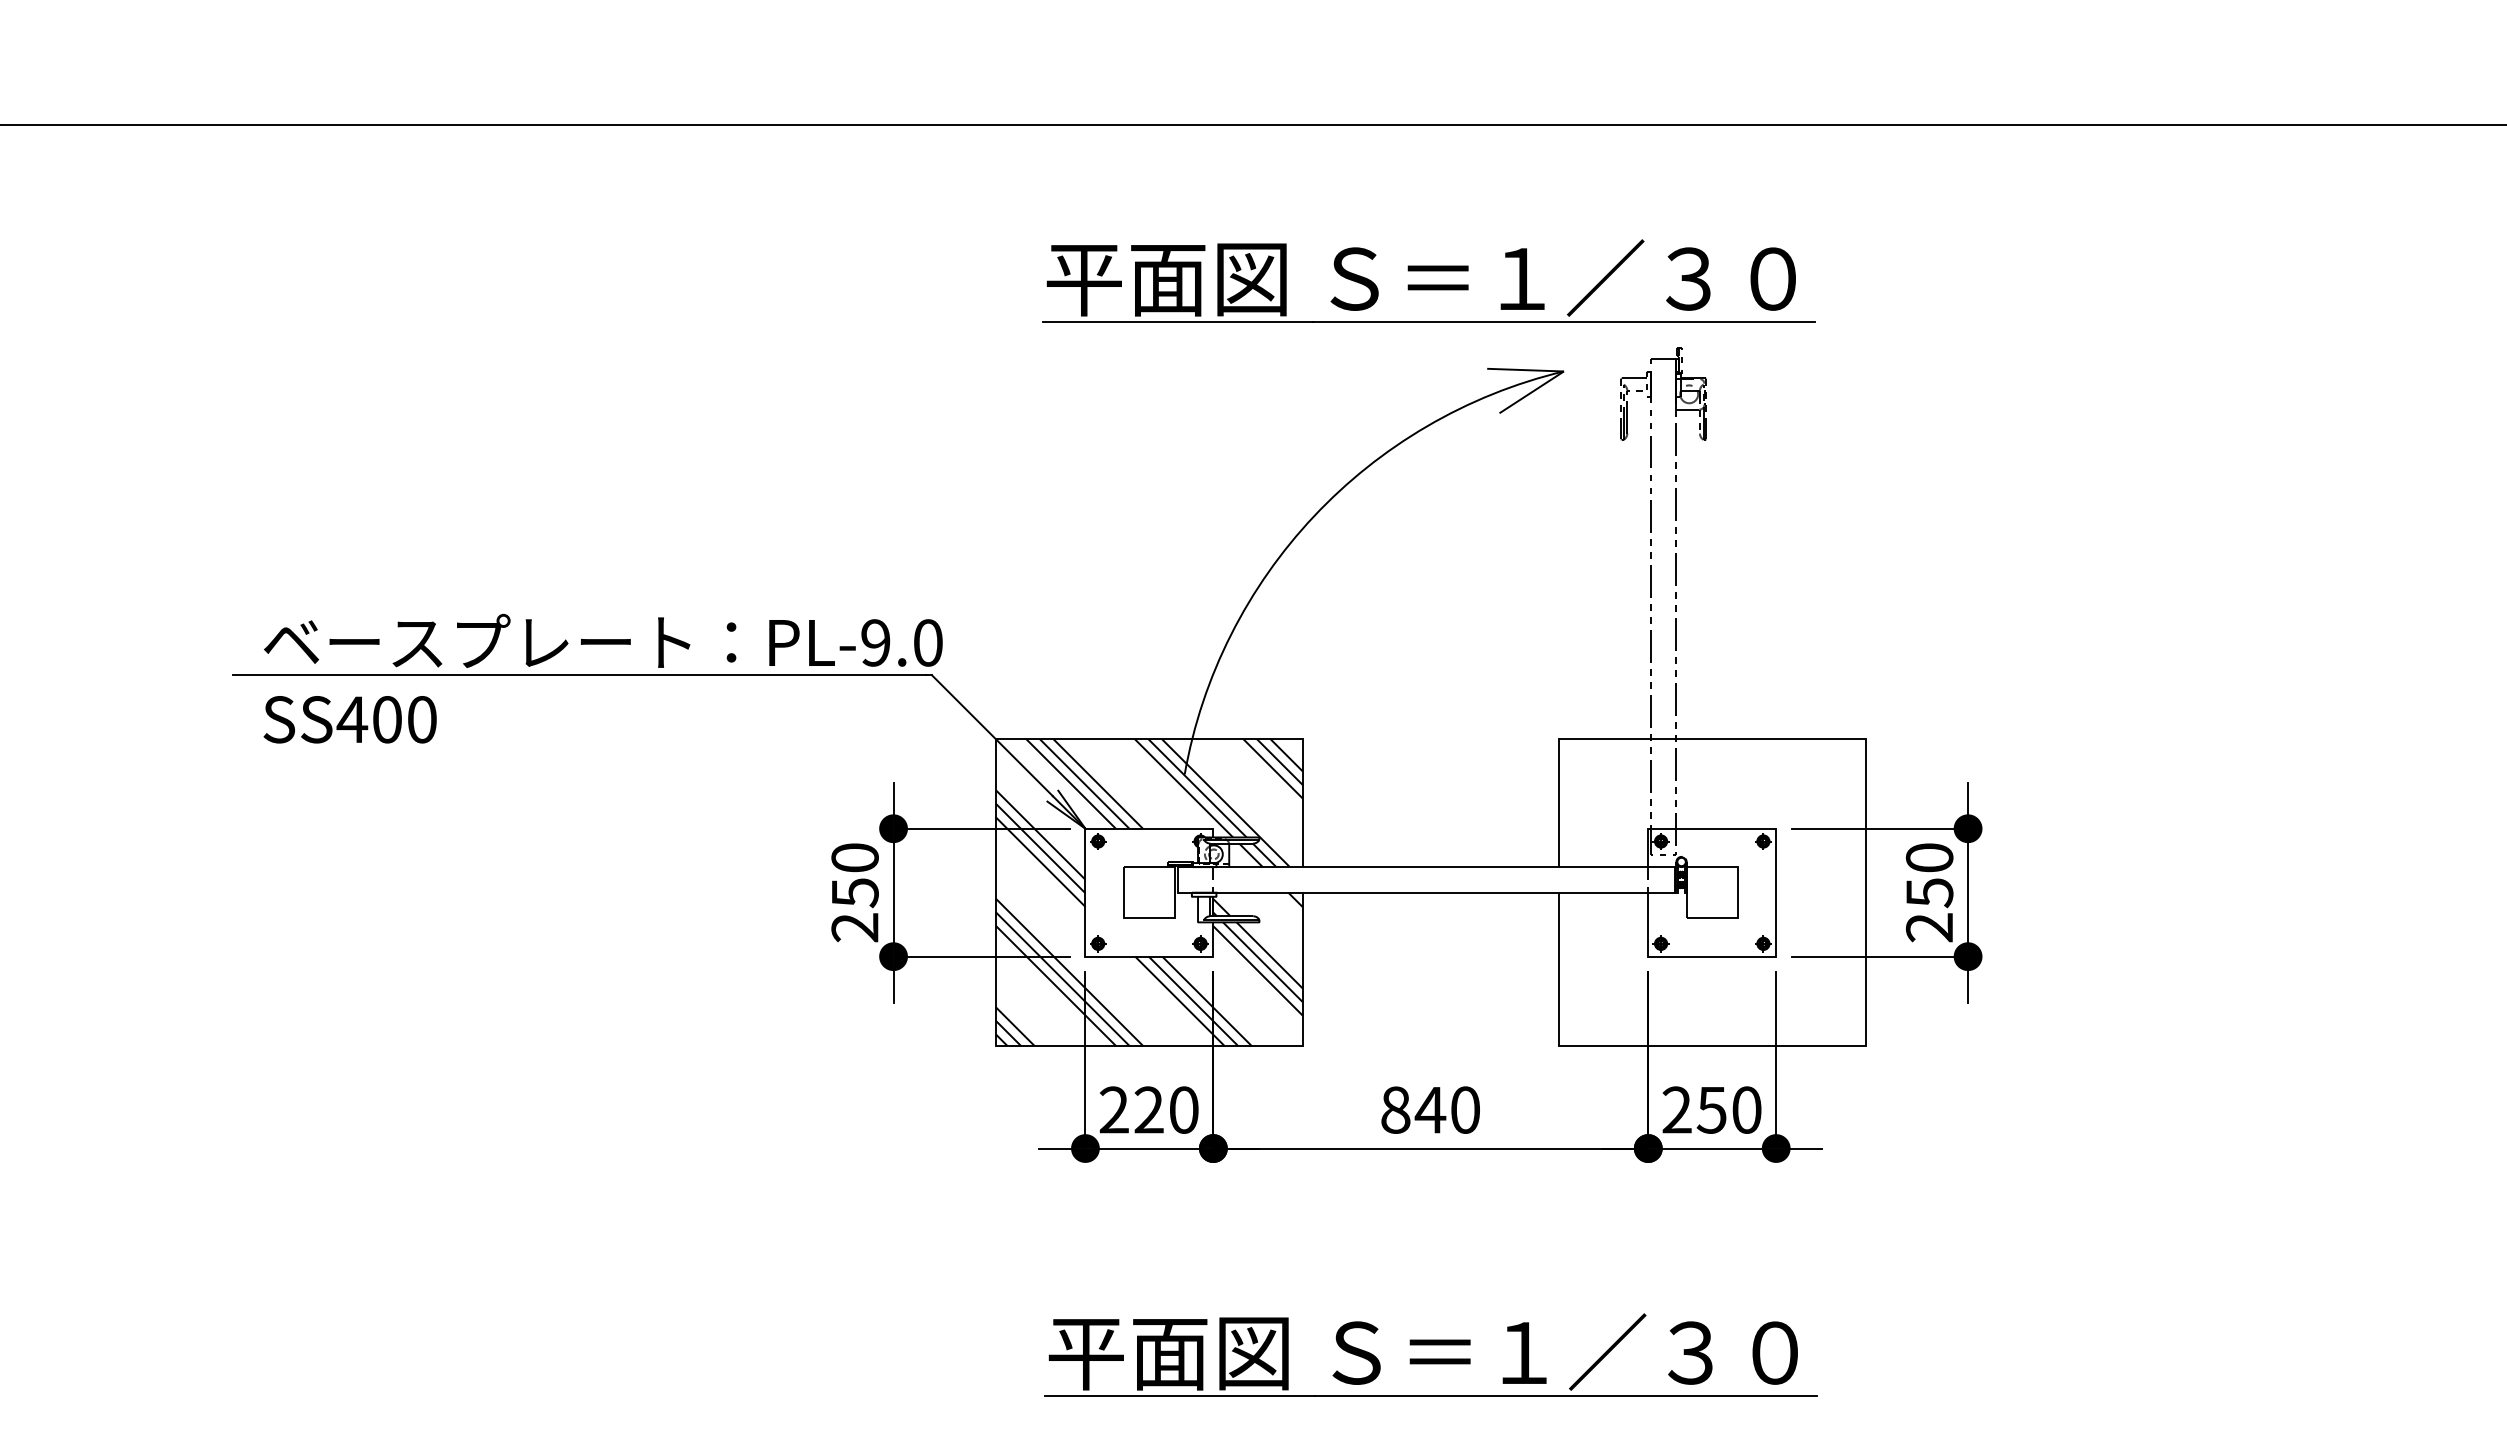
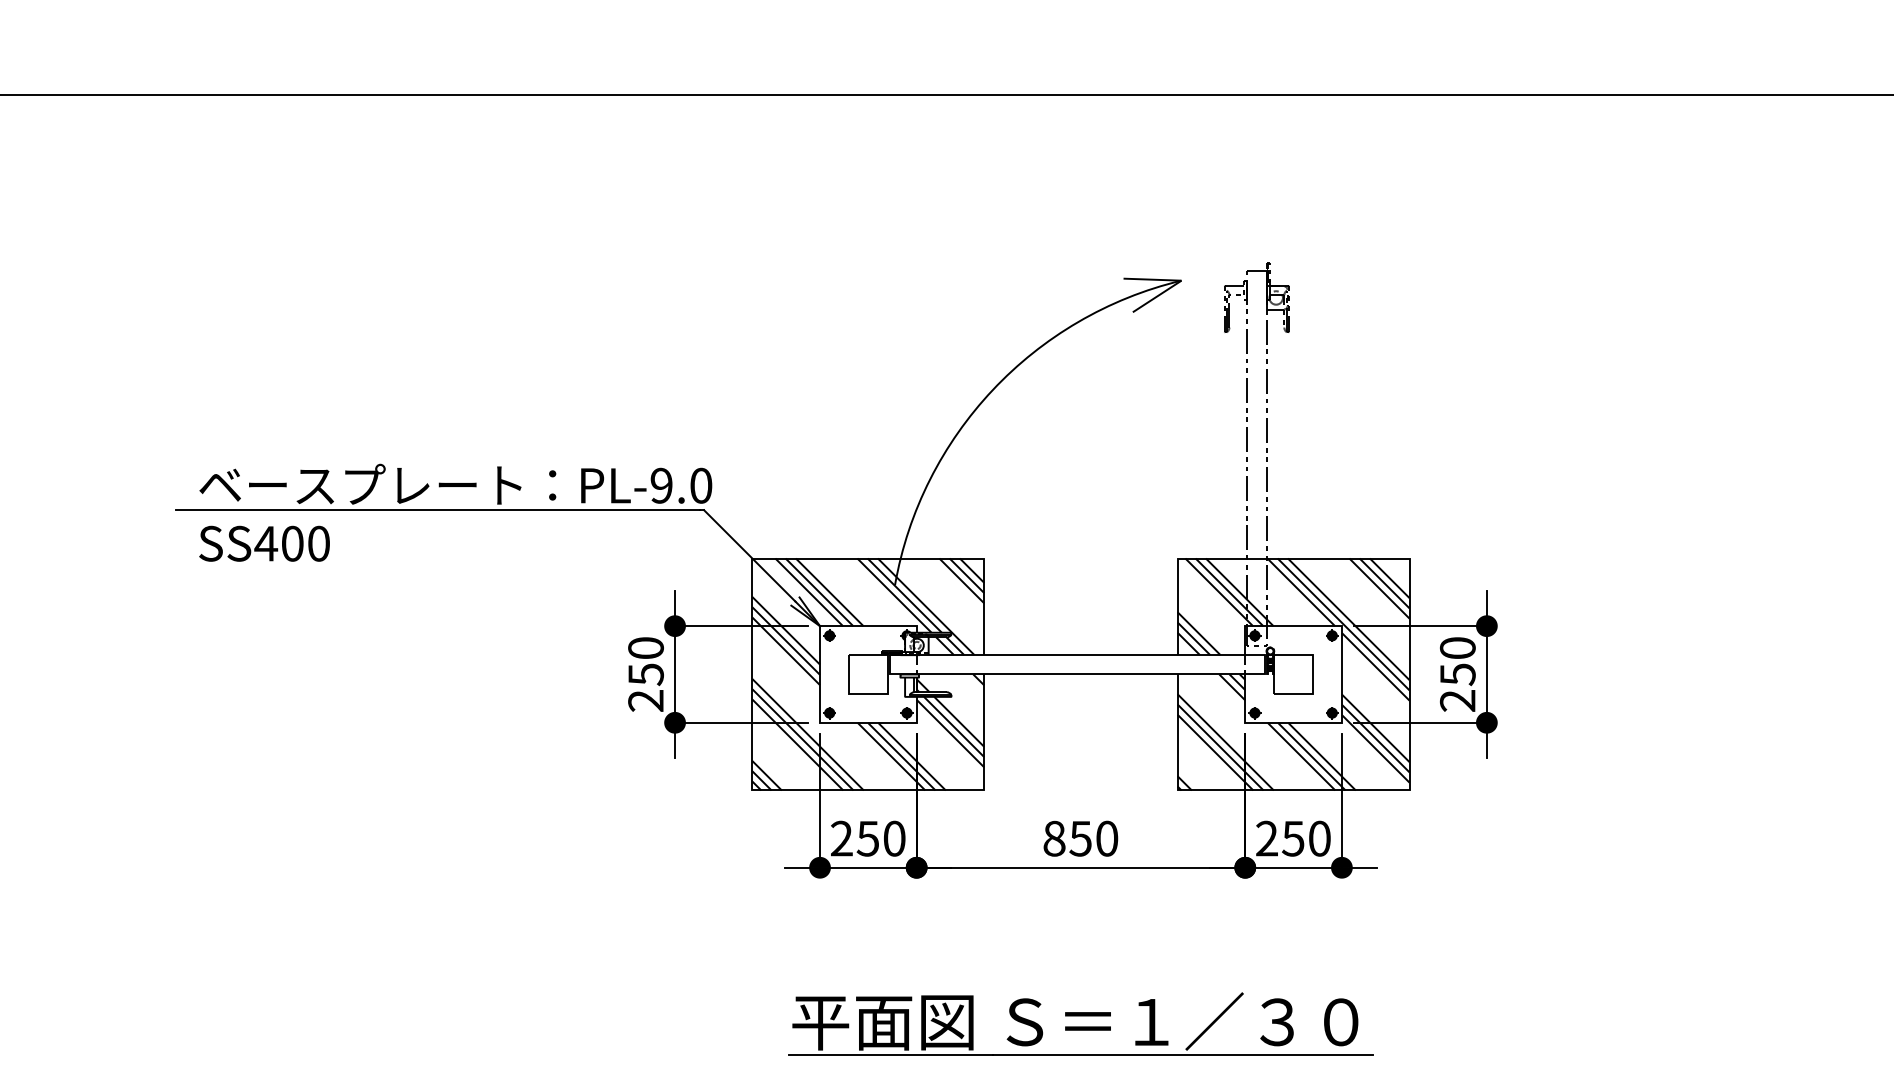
part: (1428, 280) -> (1079, 211), removed
hatch: (1711, 892) -> (1293, 674), added
text: (1148, 1109) -> (867, 838), 220 -> 250
text: (1430, 1110) -> (1080, 839), 840 -> 850

